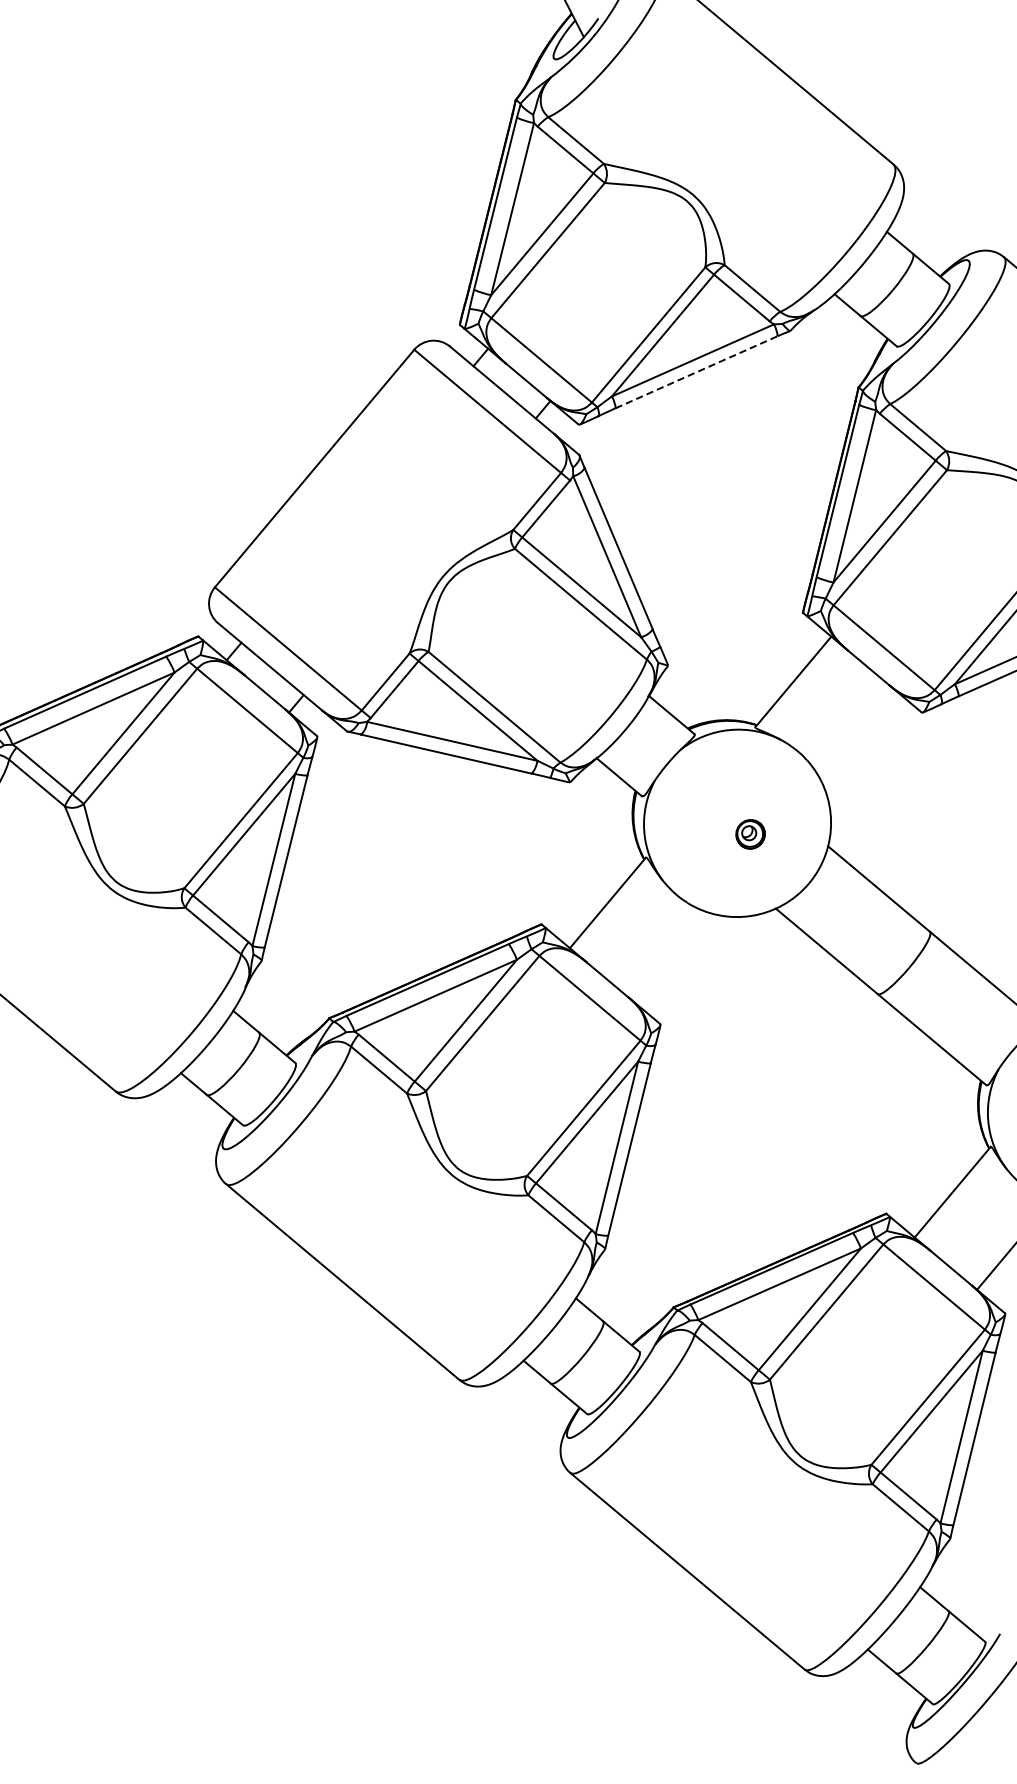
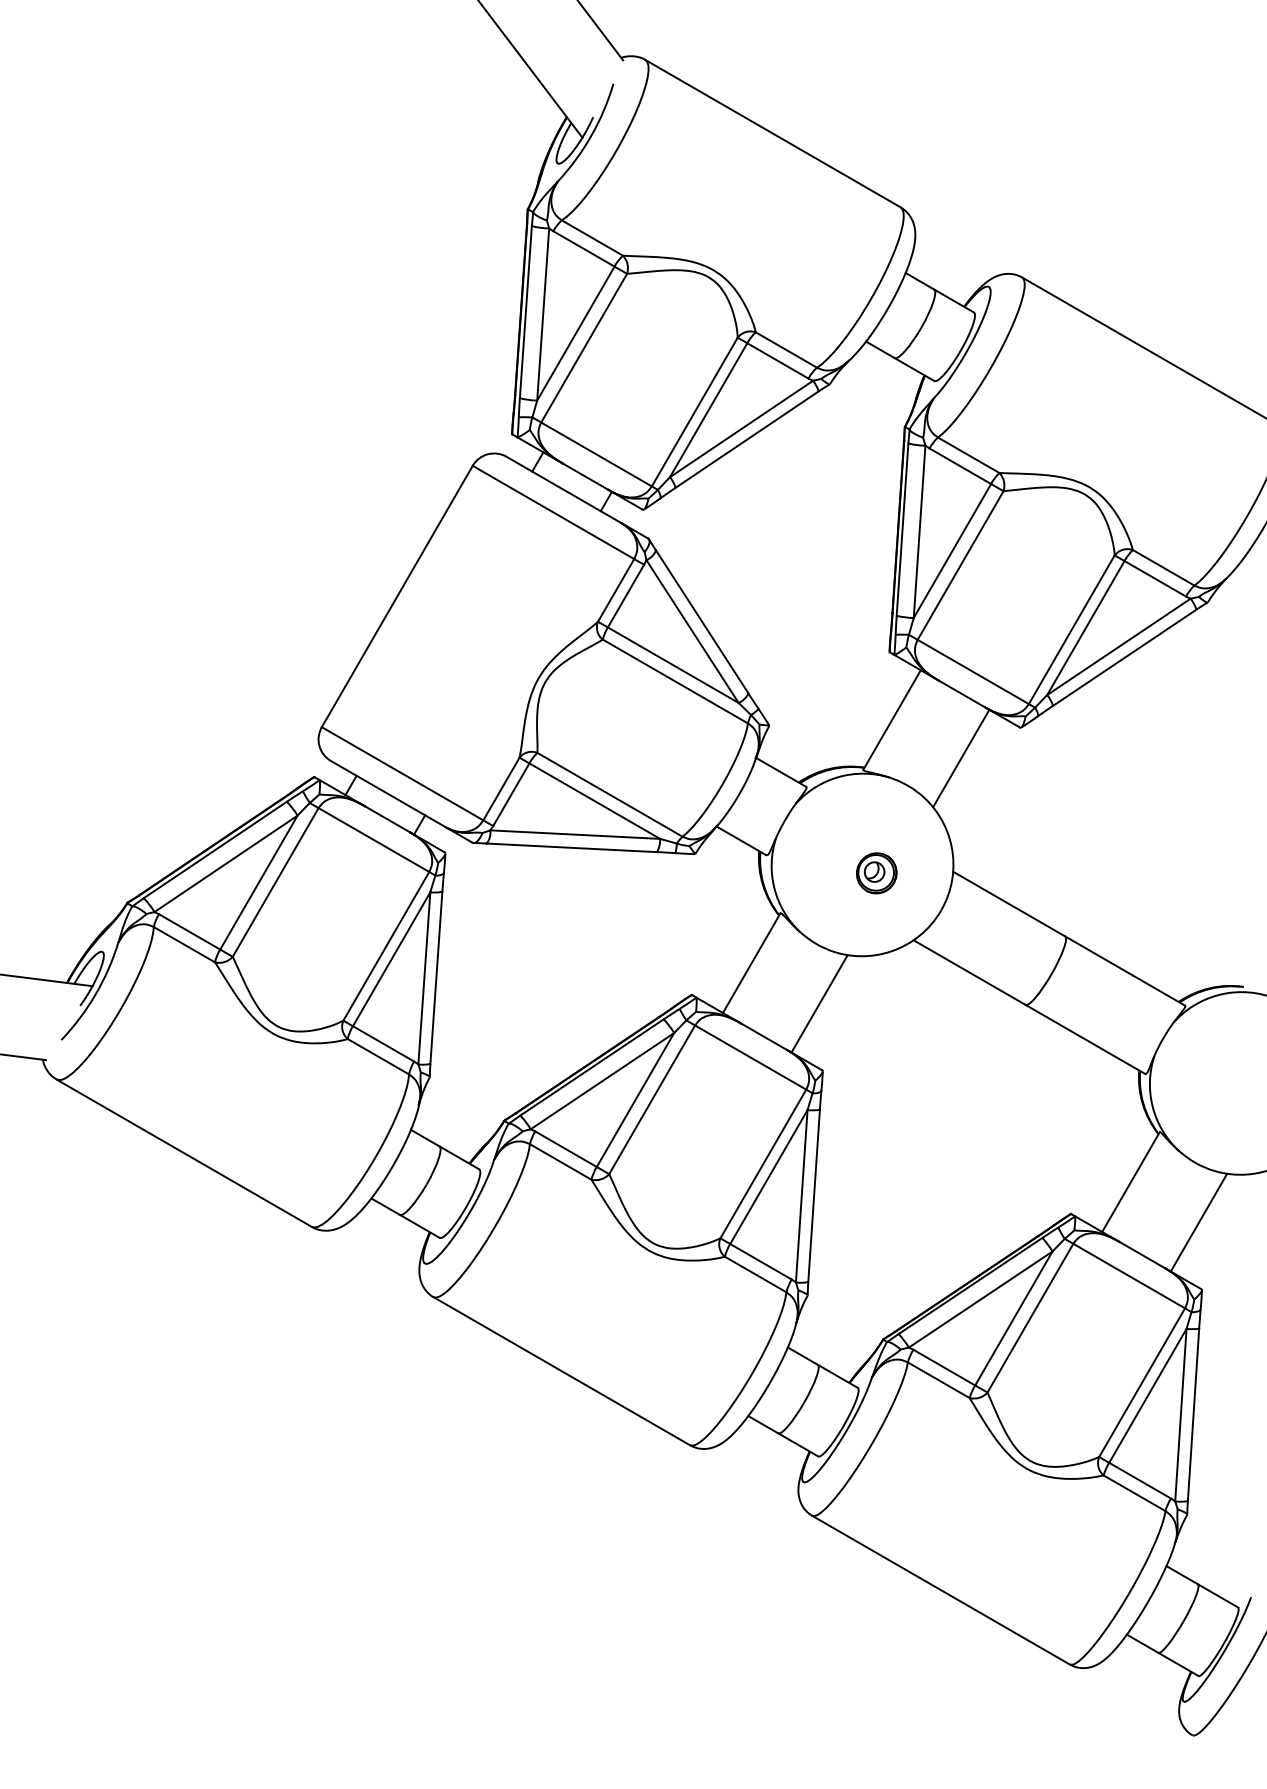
line: (697, 372) -> (747, 439), dashed -> solid
line: (856, 733) -> (961, 758), added
part: (750, 834) -> (876, 873), size x1.43
line: (669, 955) -> (819, 1003), added

